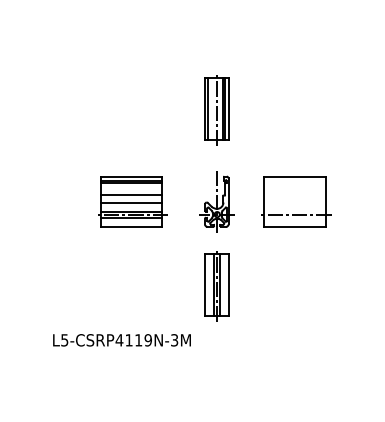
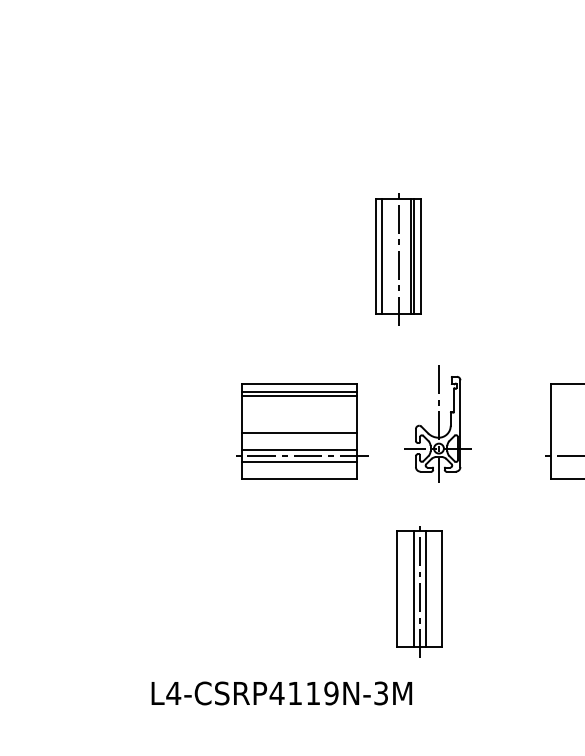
part: (216, 110) -> (397, 259), moved
line: (130, 195) -> (297, 420), removed
part: (216, 201) -> (437, 423), moved
part: (216, 286) -> (418, 591), moved
text: (64, 340) -> (173, 693), L5-CSRP4119N-3M -> L4-CSRP4119N-3M

